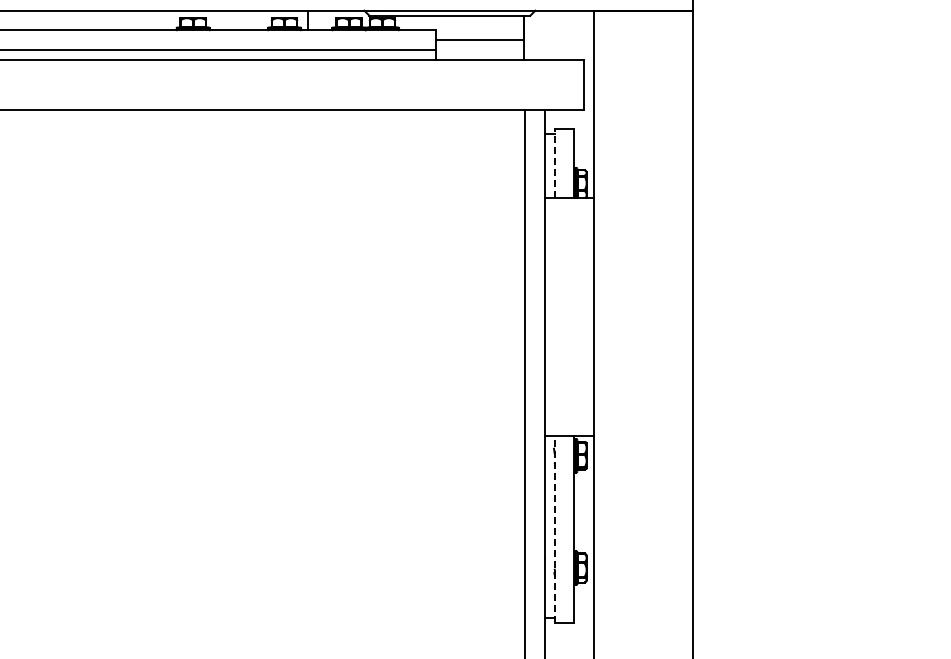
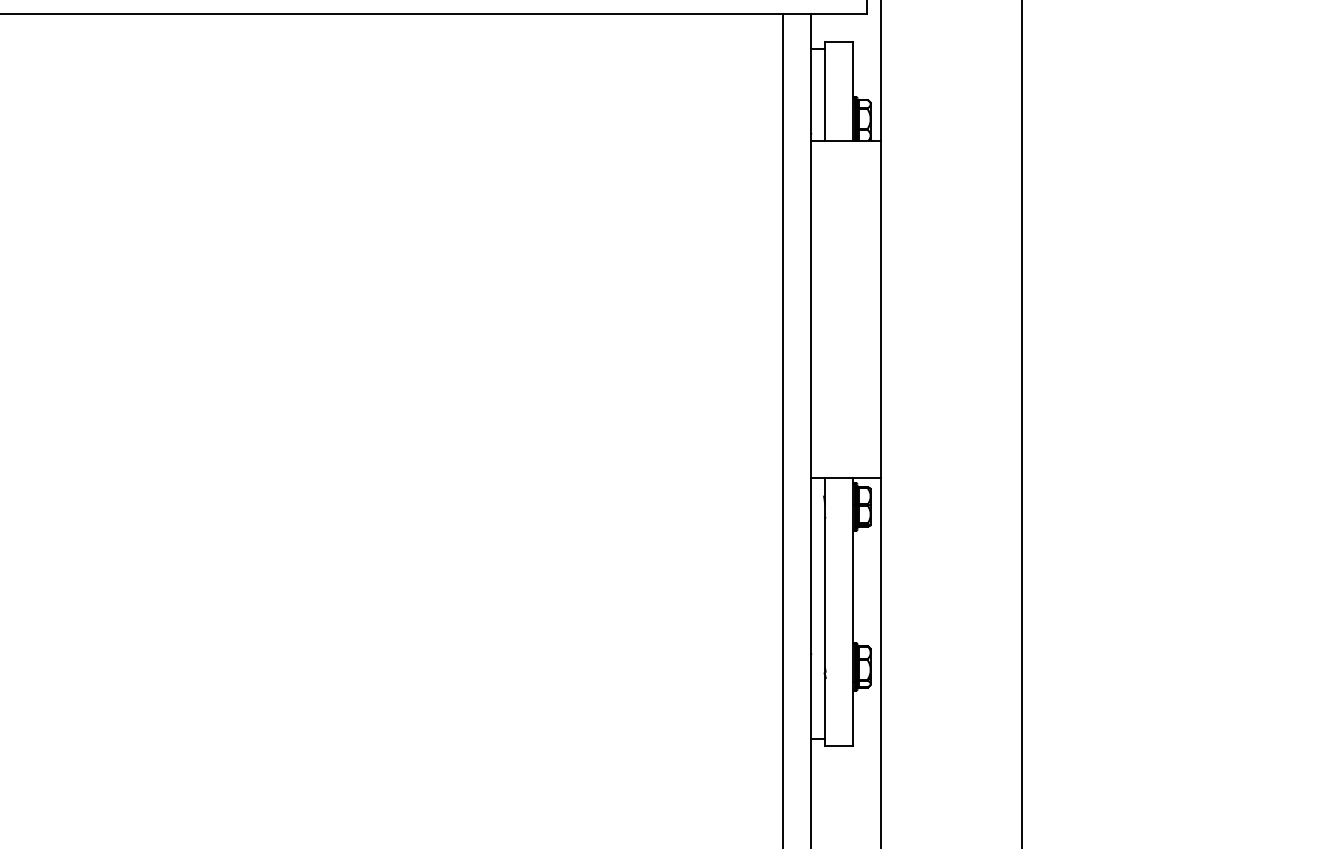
line: (554, 163) -> (824, 90), dashed -> solid
line: (554, 529) -> (824, 611), dashed -> solid

